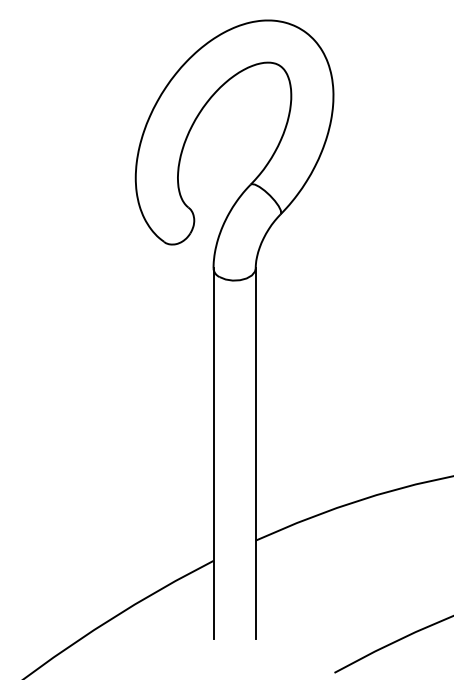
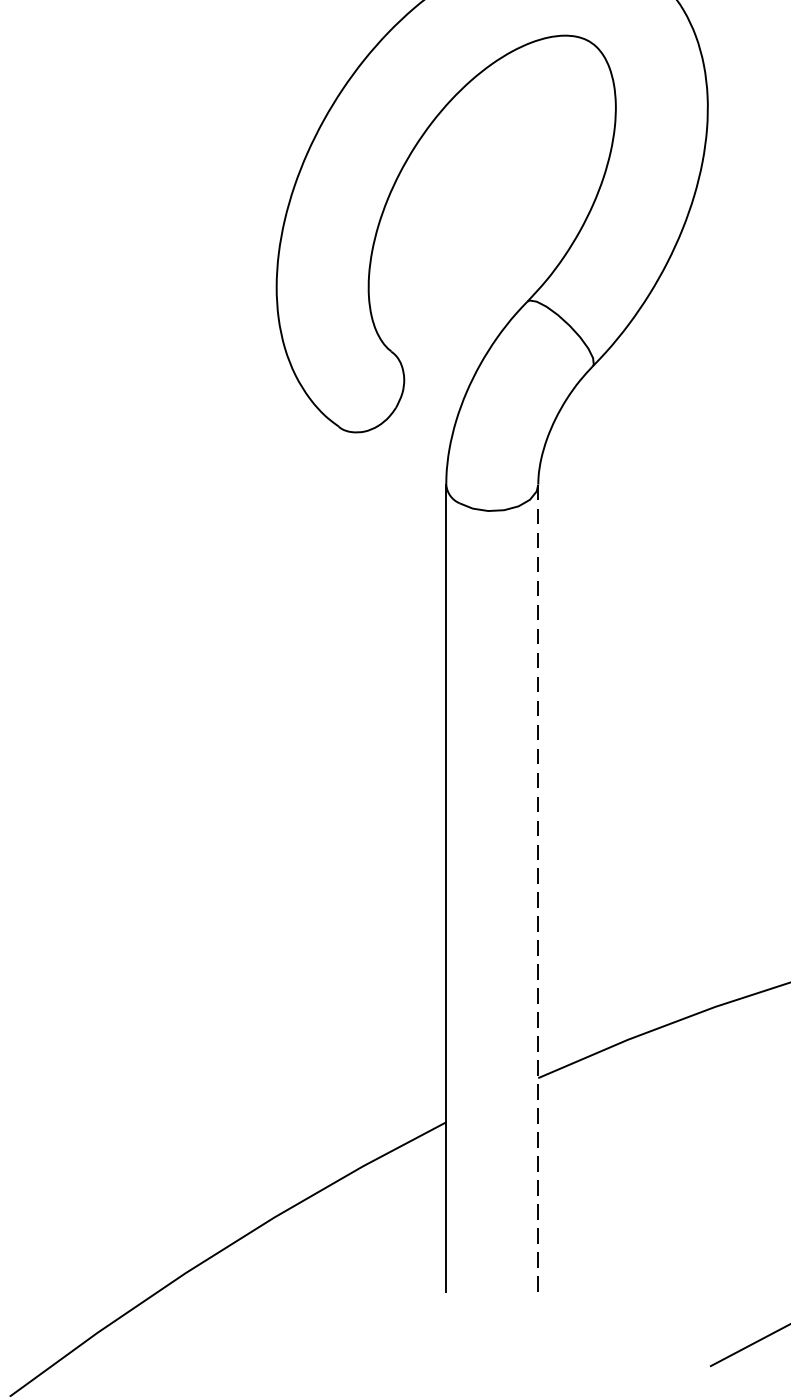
line: (255, 453) -> (537, 888), solid -> dashed

